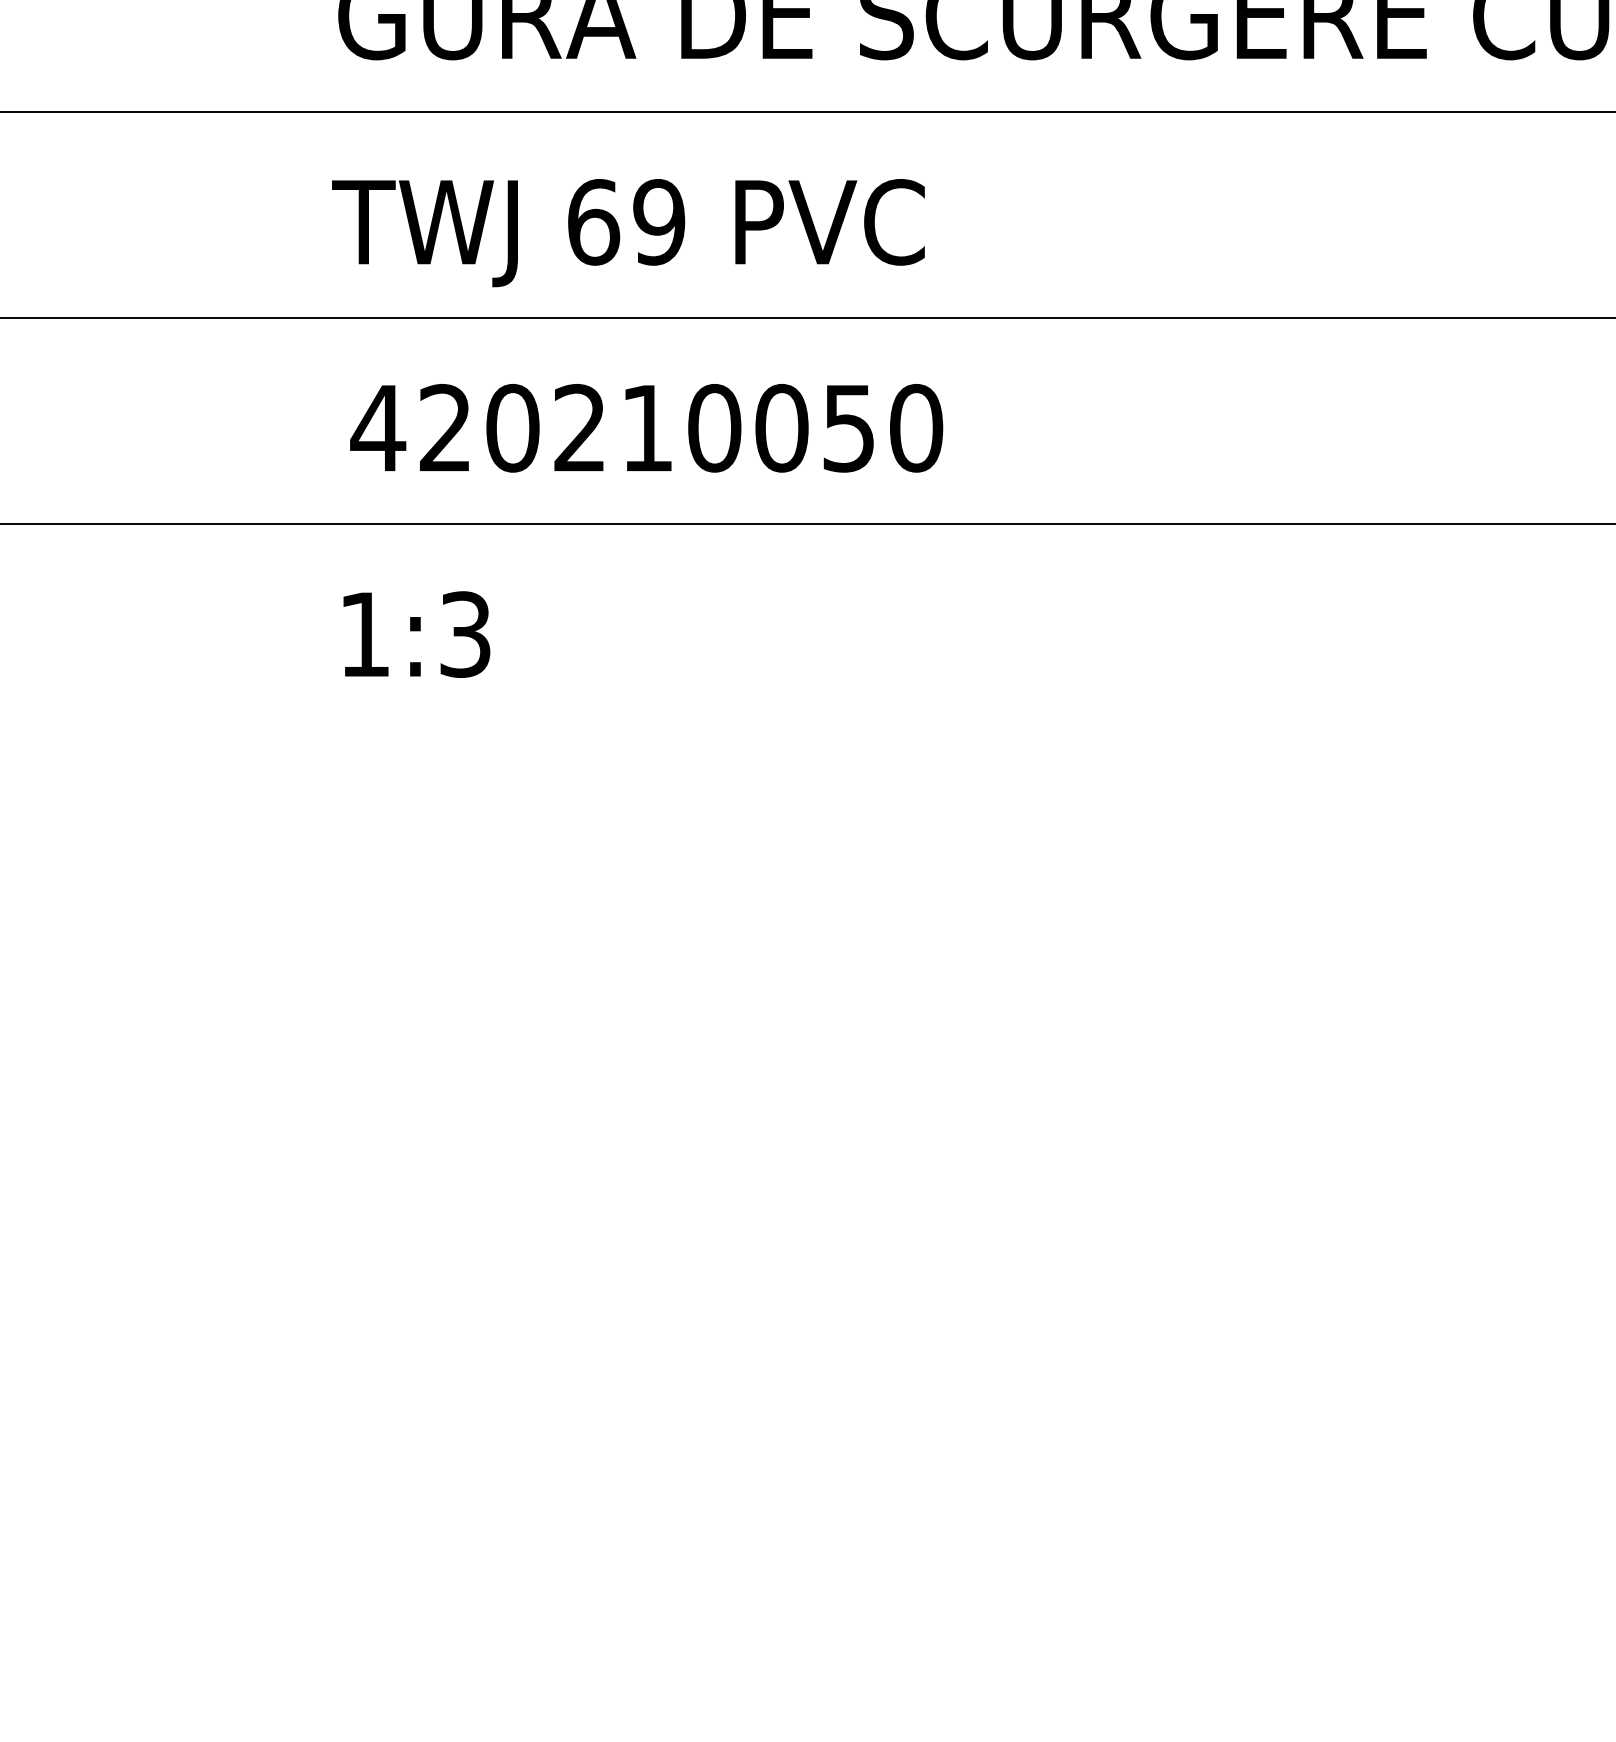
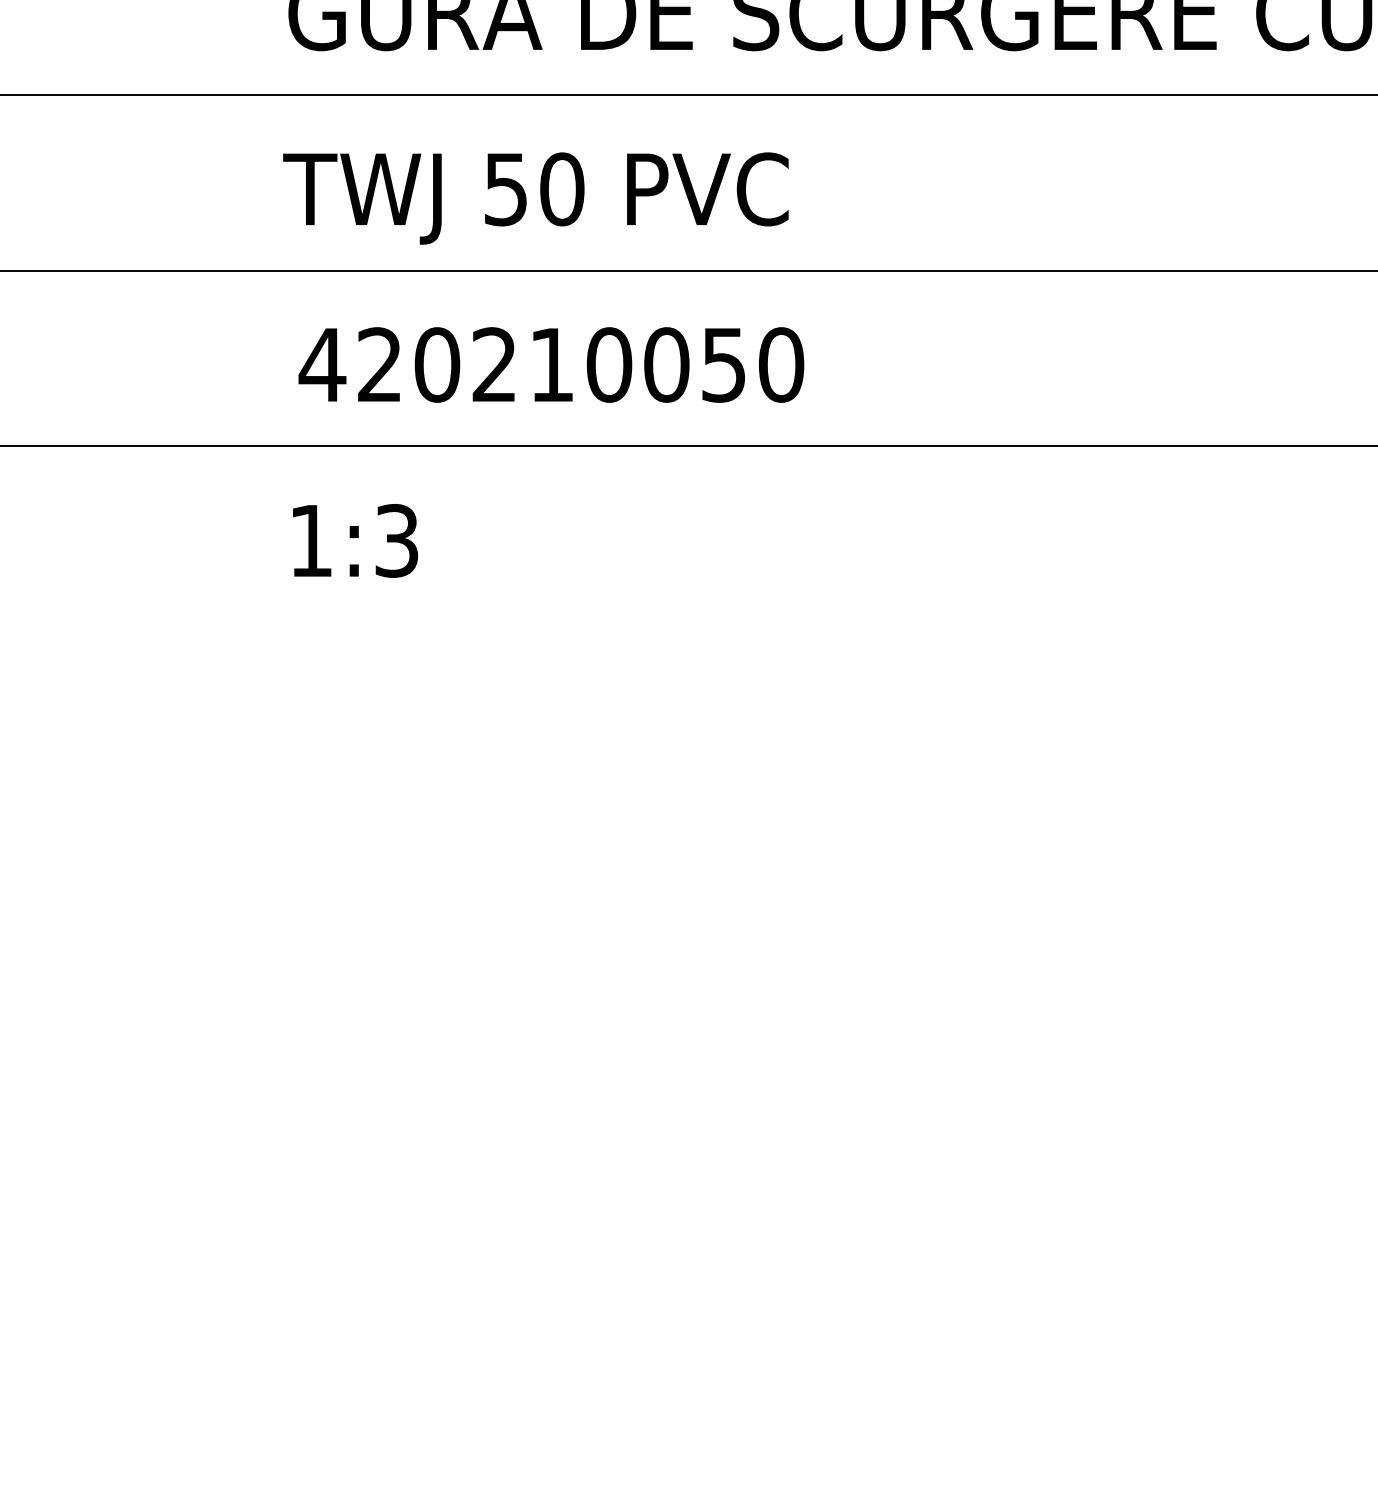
text: (626, 222) -> (534, 189), 69 -> 50

